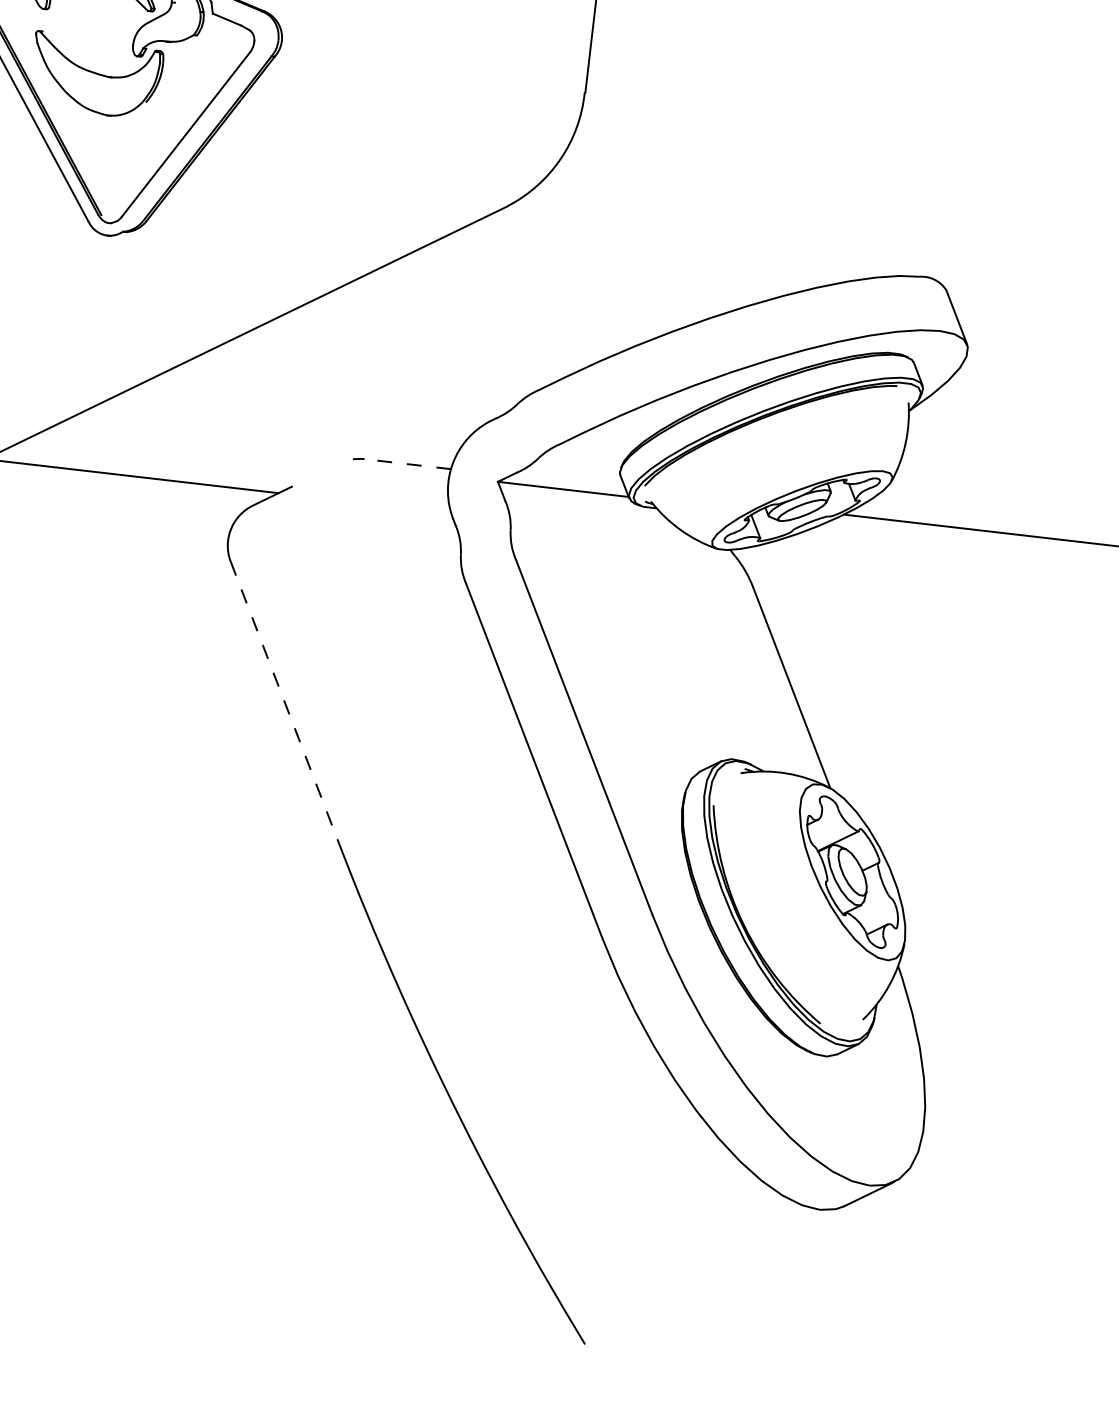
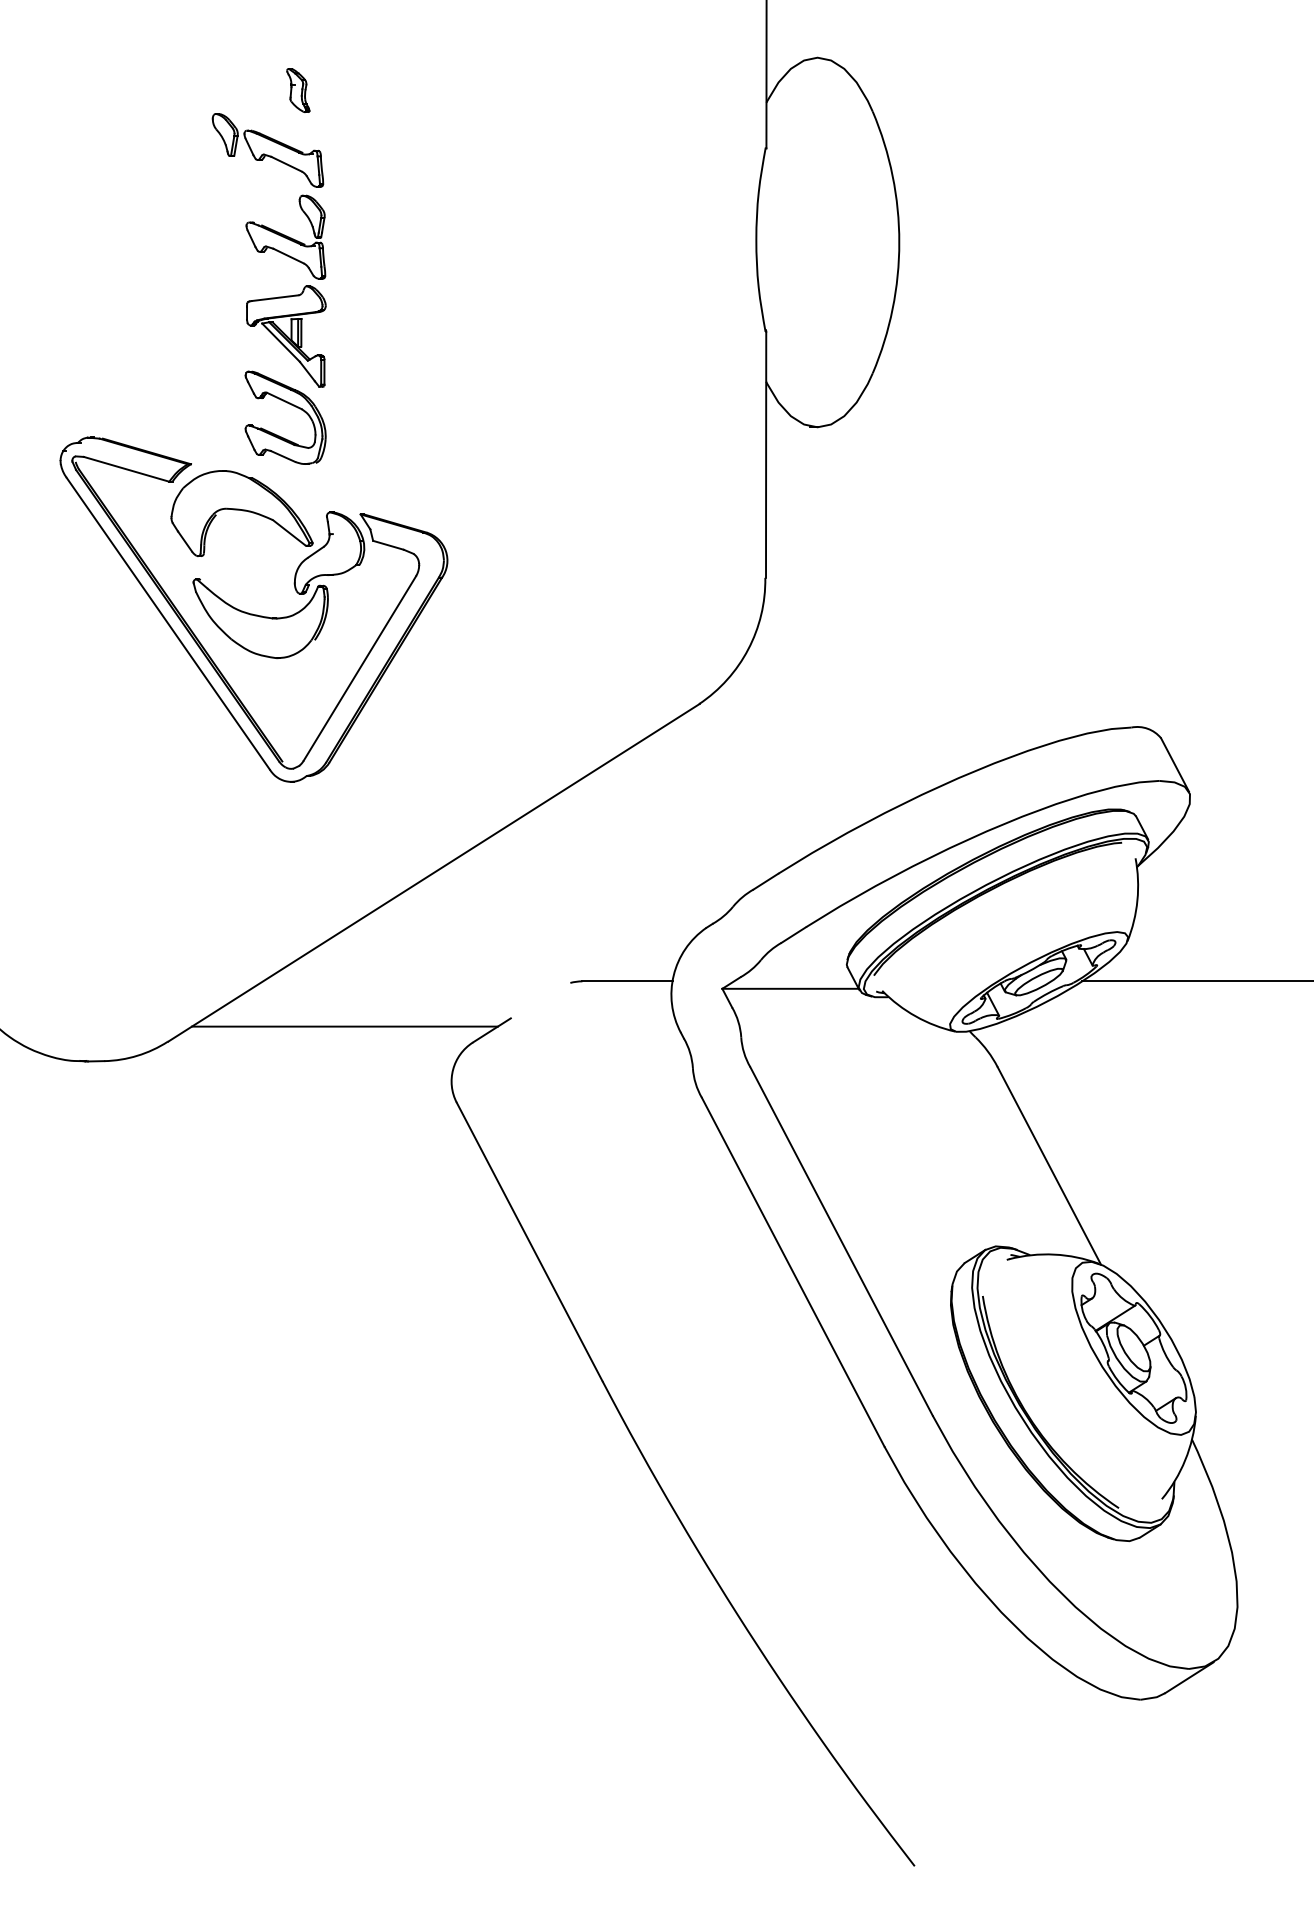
line: (407, 464) -> (627, 981), dashed -> solid
line: (284, 703) -> (529, 1242), dashed -> solid

